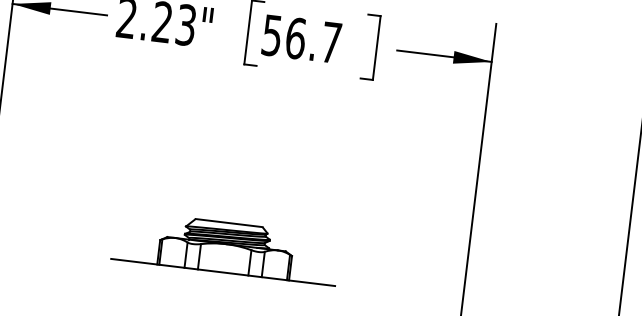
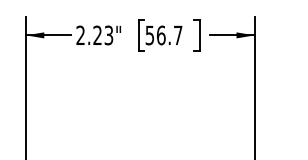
part: (226, 247) -> (140, 137), removed

